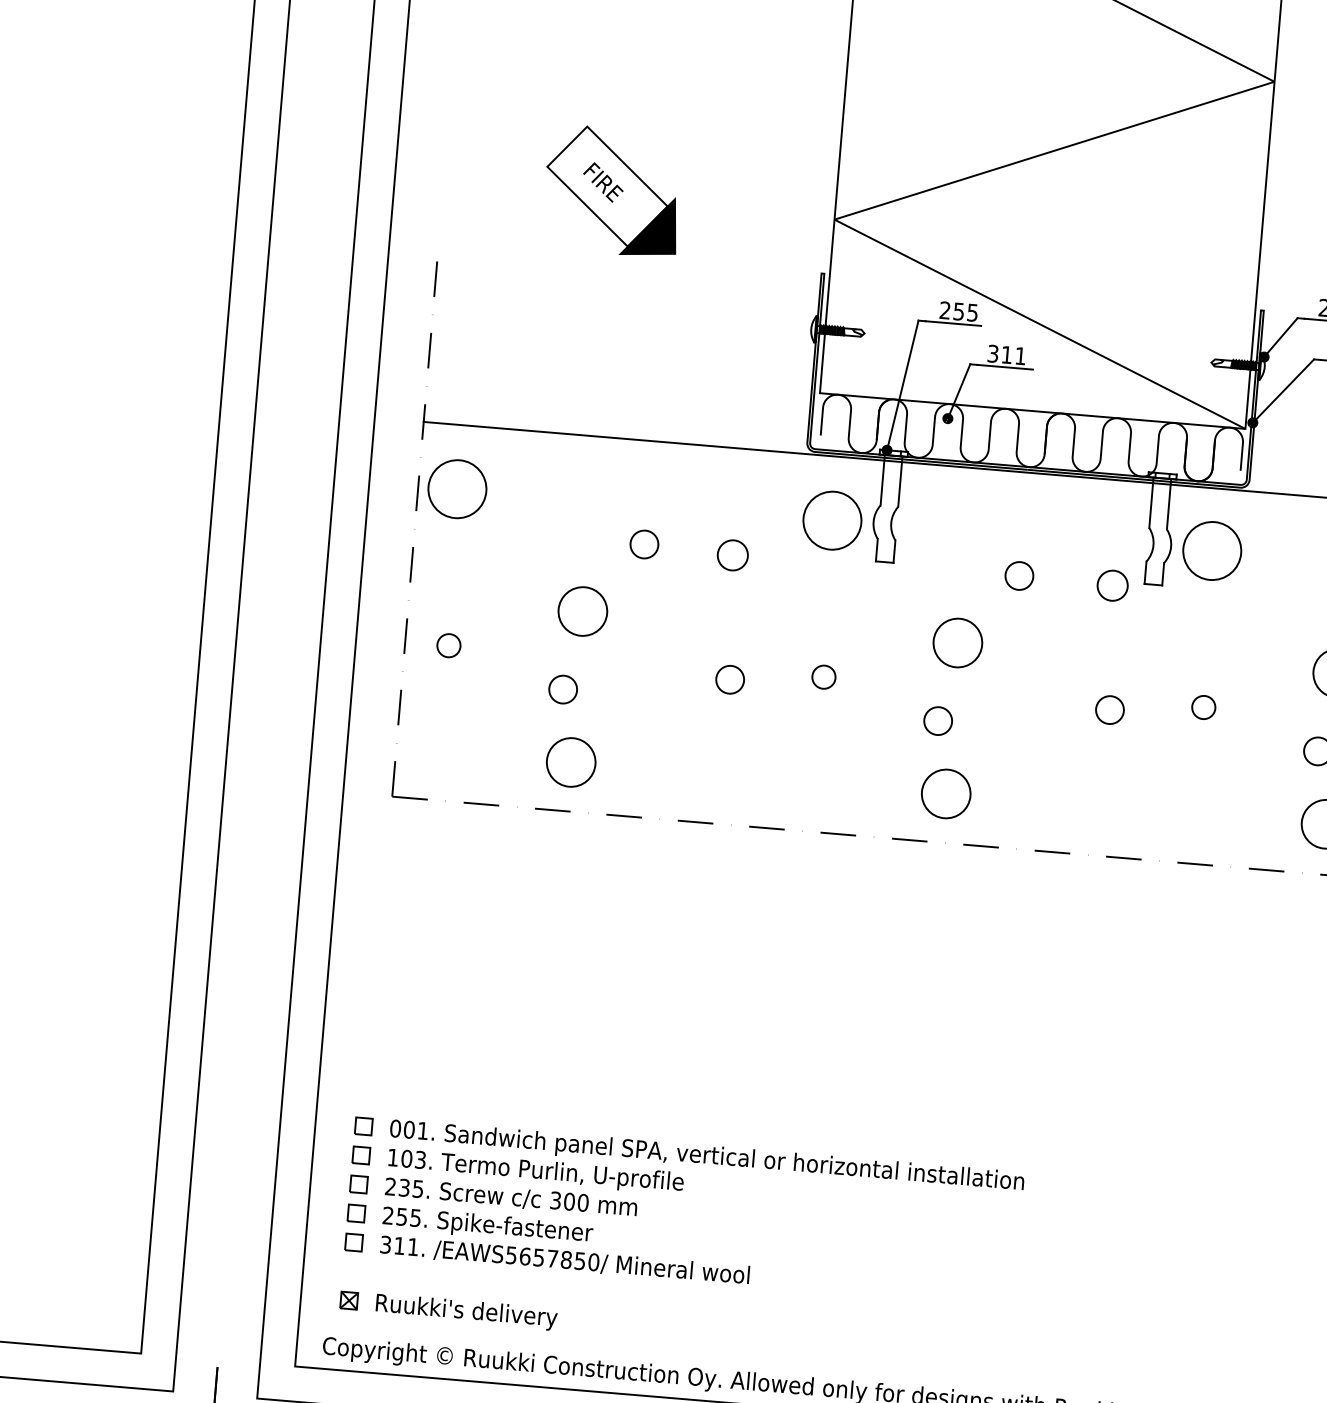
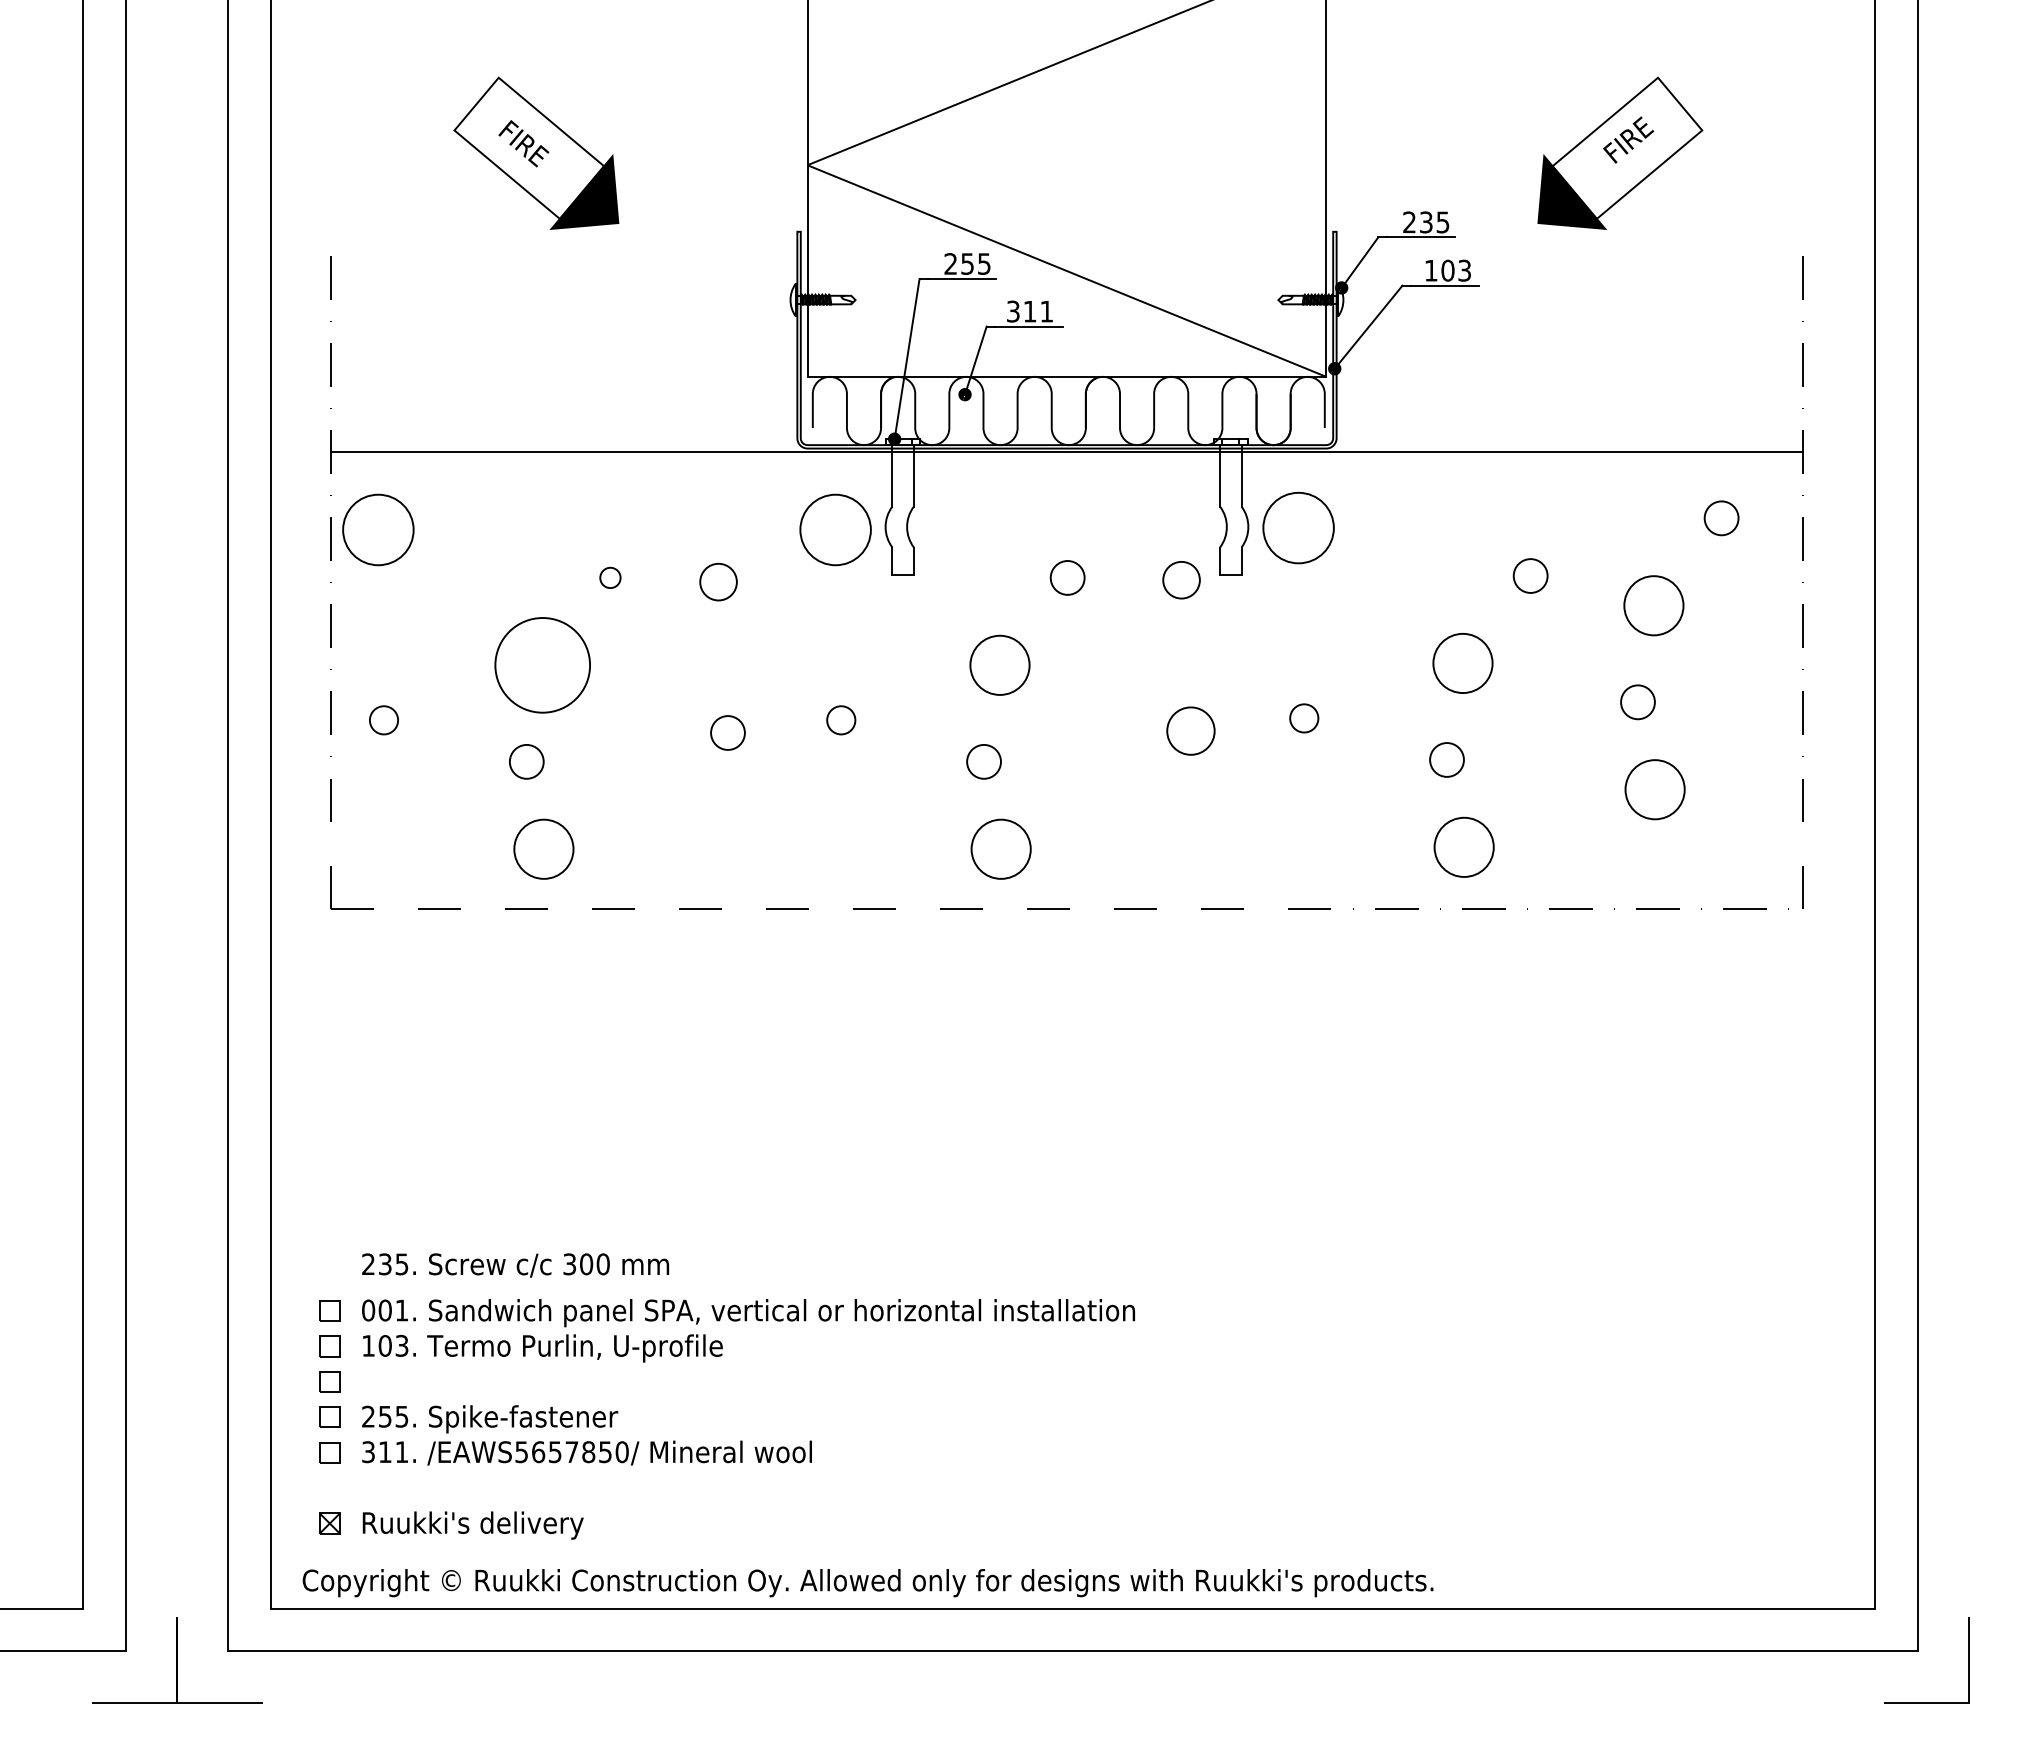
circle: (644, 544) -> (610, 577), size x0.6
circle: (582, 610) -> (542, 664), size x1.6
circle: (1109, 709) -> (1190, 730), size x1.4
text: (511, 1197) -> (515, 1265), moved

